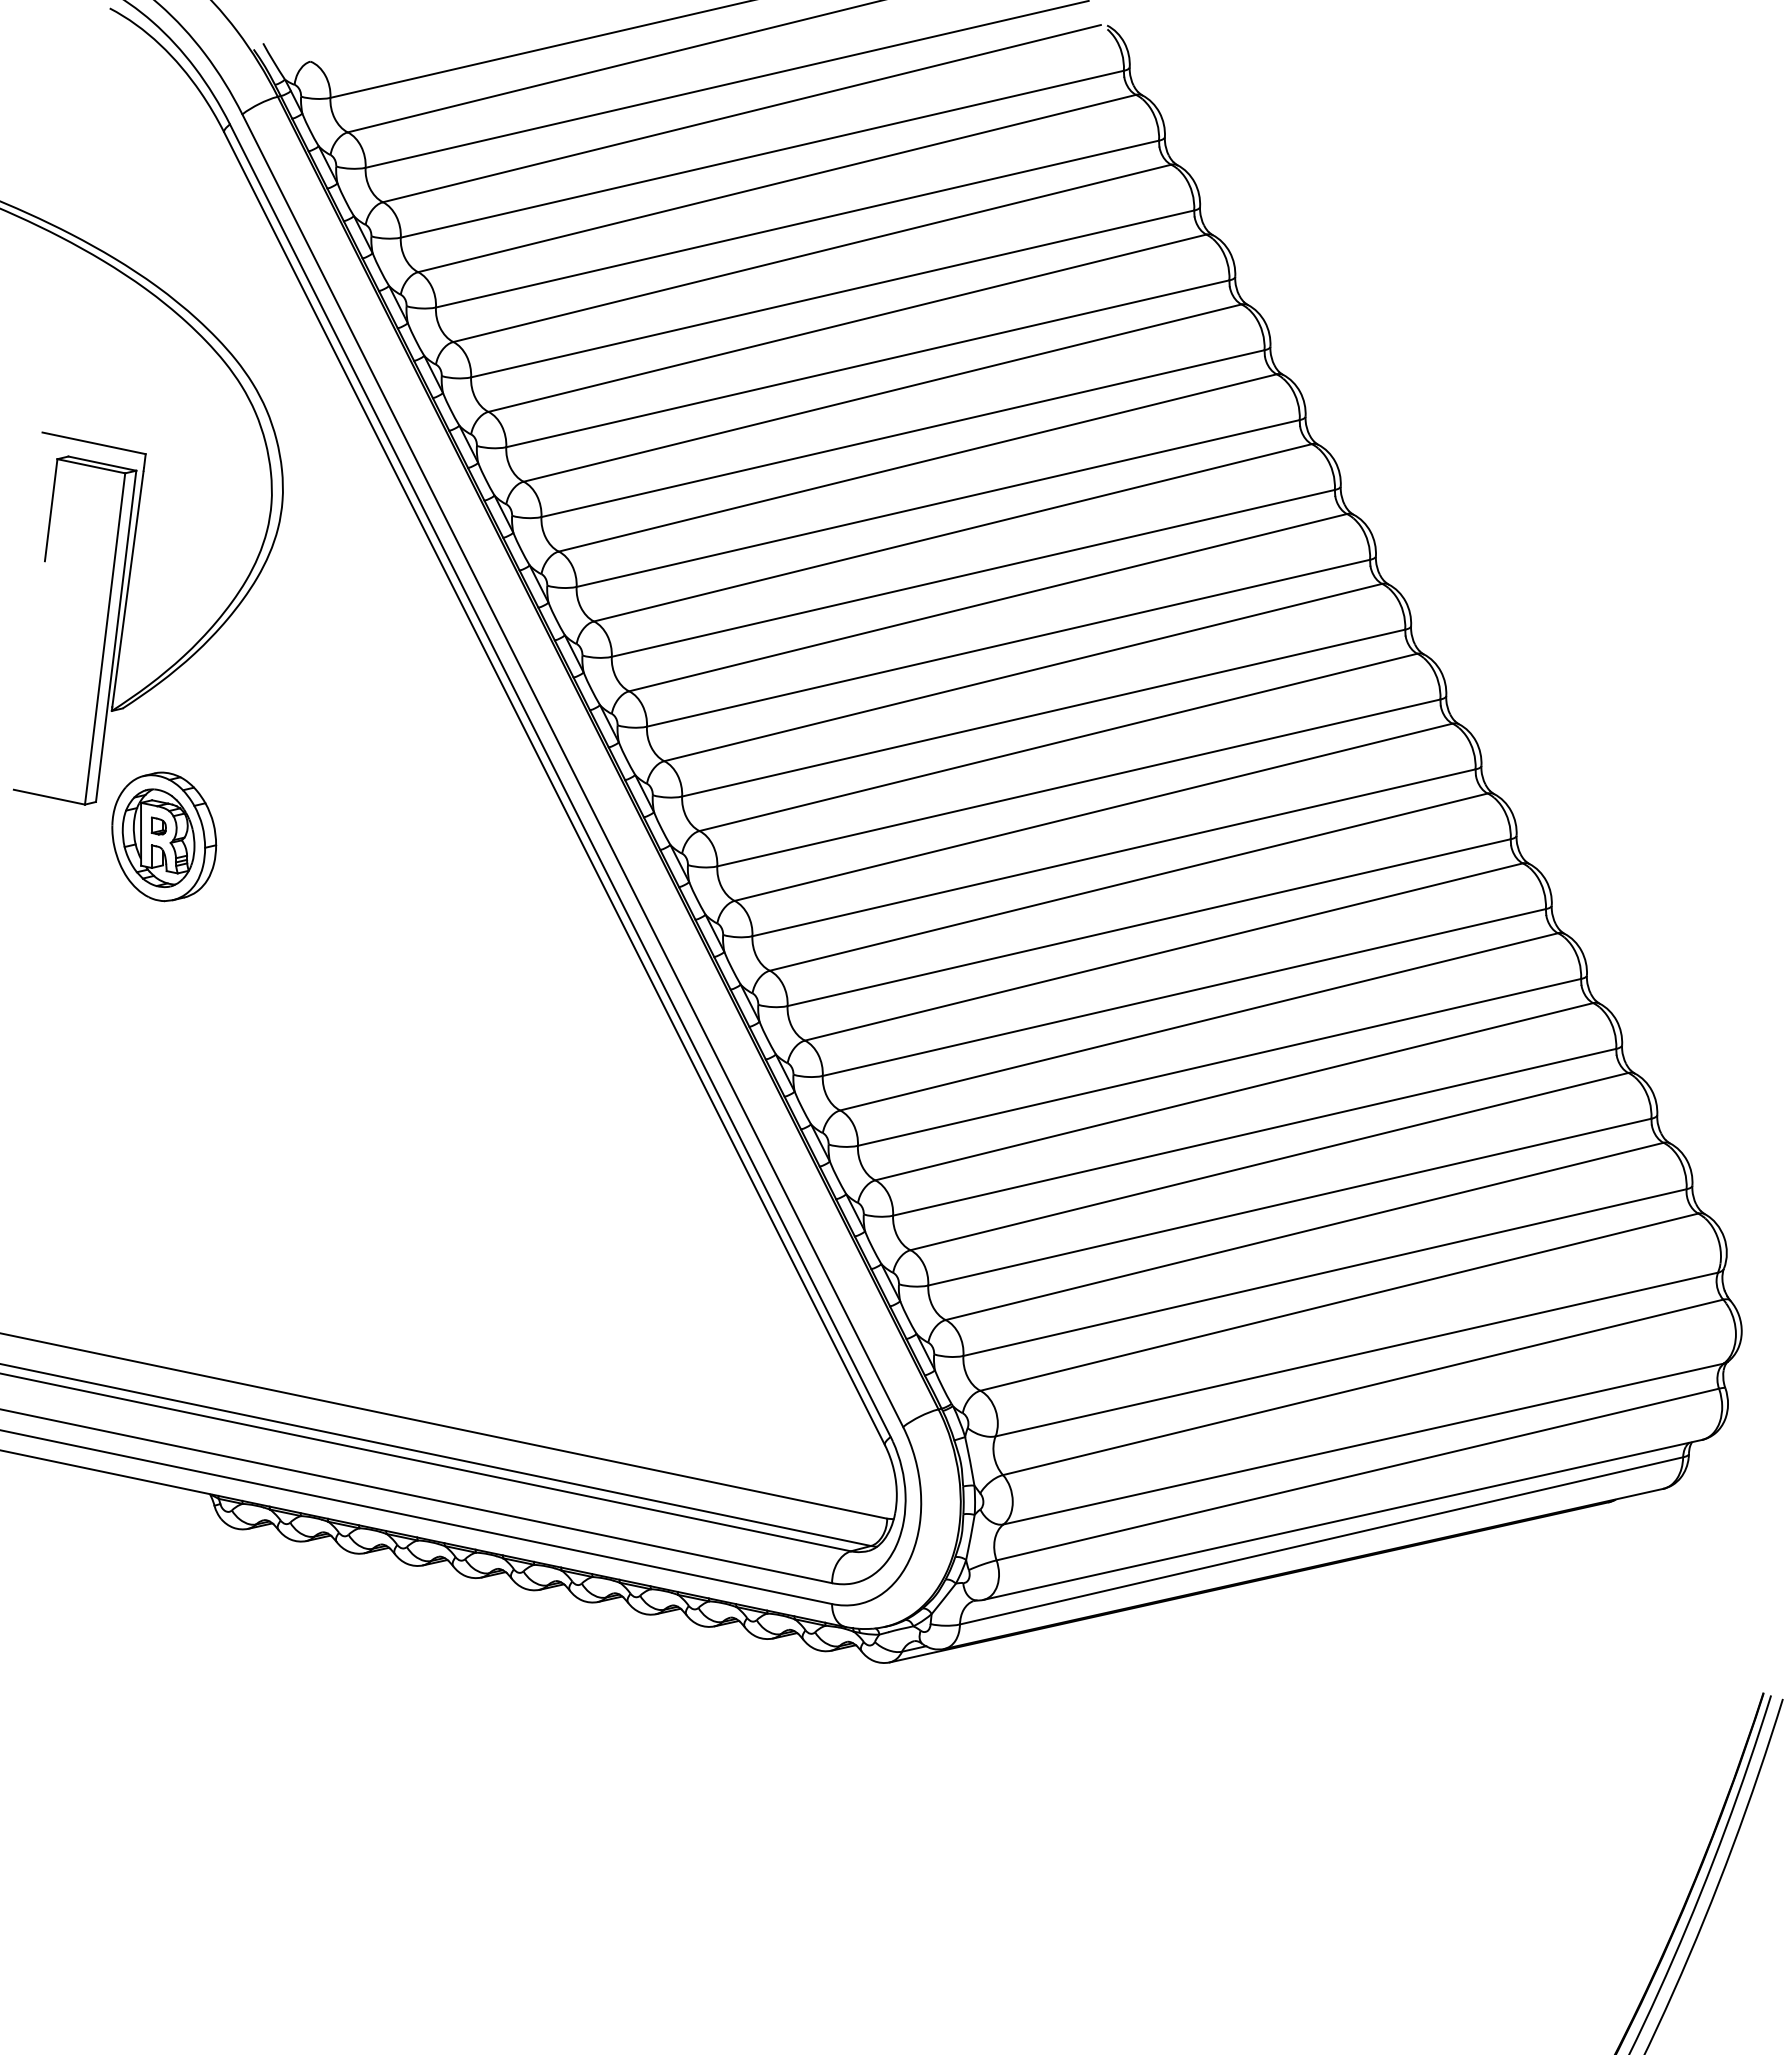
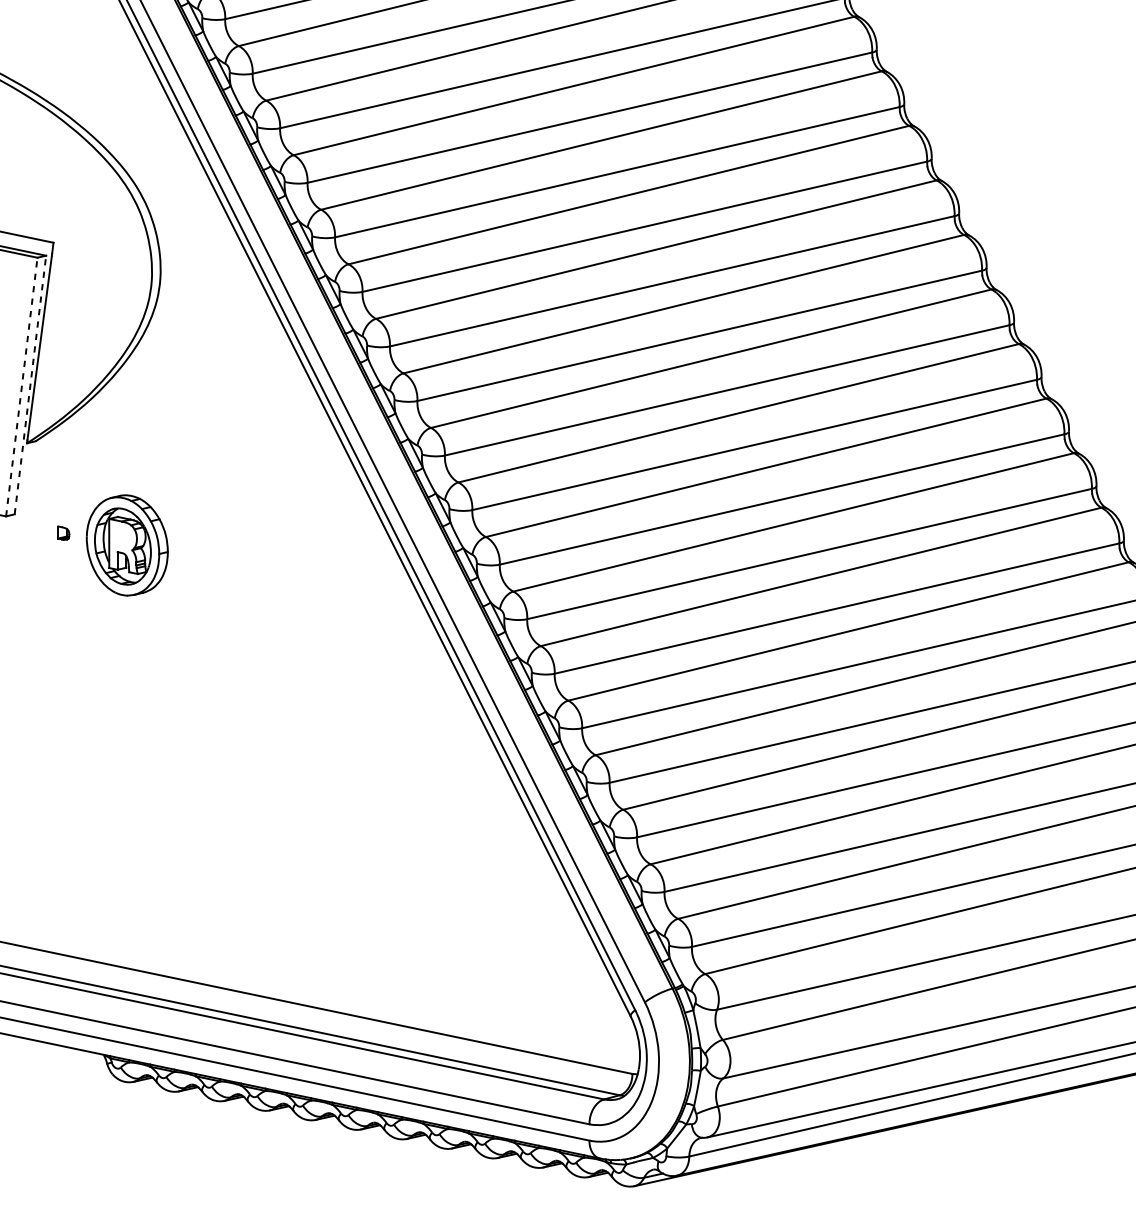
line: (116, 636) -> (30, 385), solid -> dashed
line: (105, 638) -> (22, 386), solid -> dashed
part: (164, 836) -> (127, 545), moved

